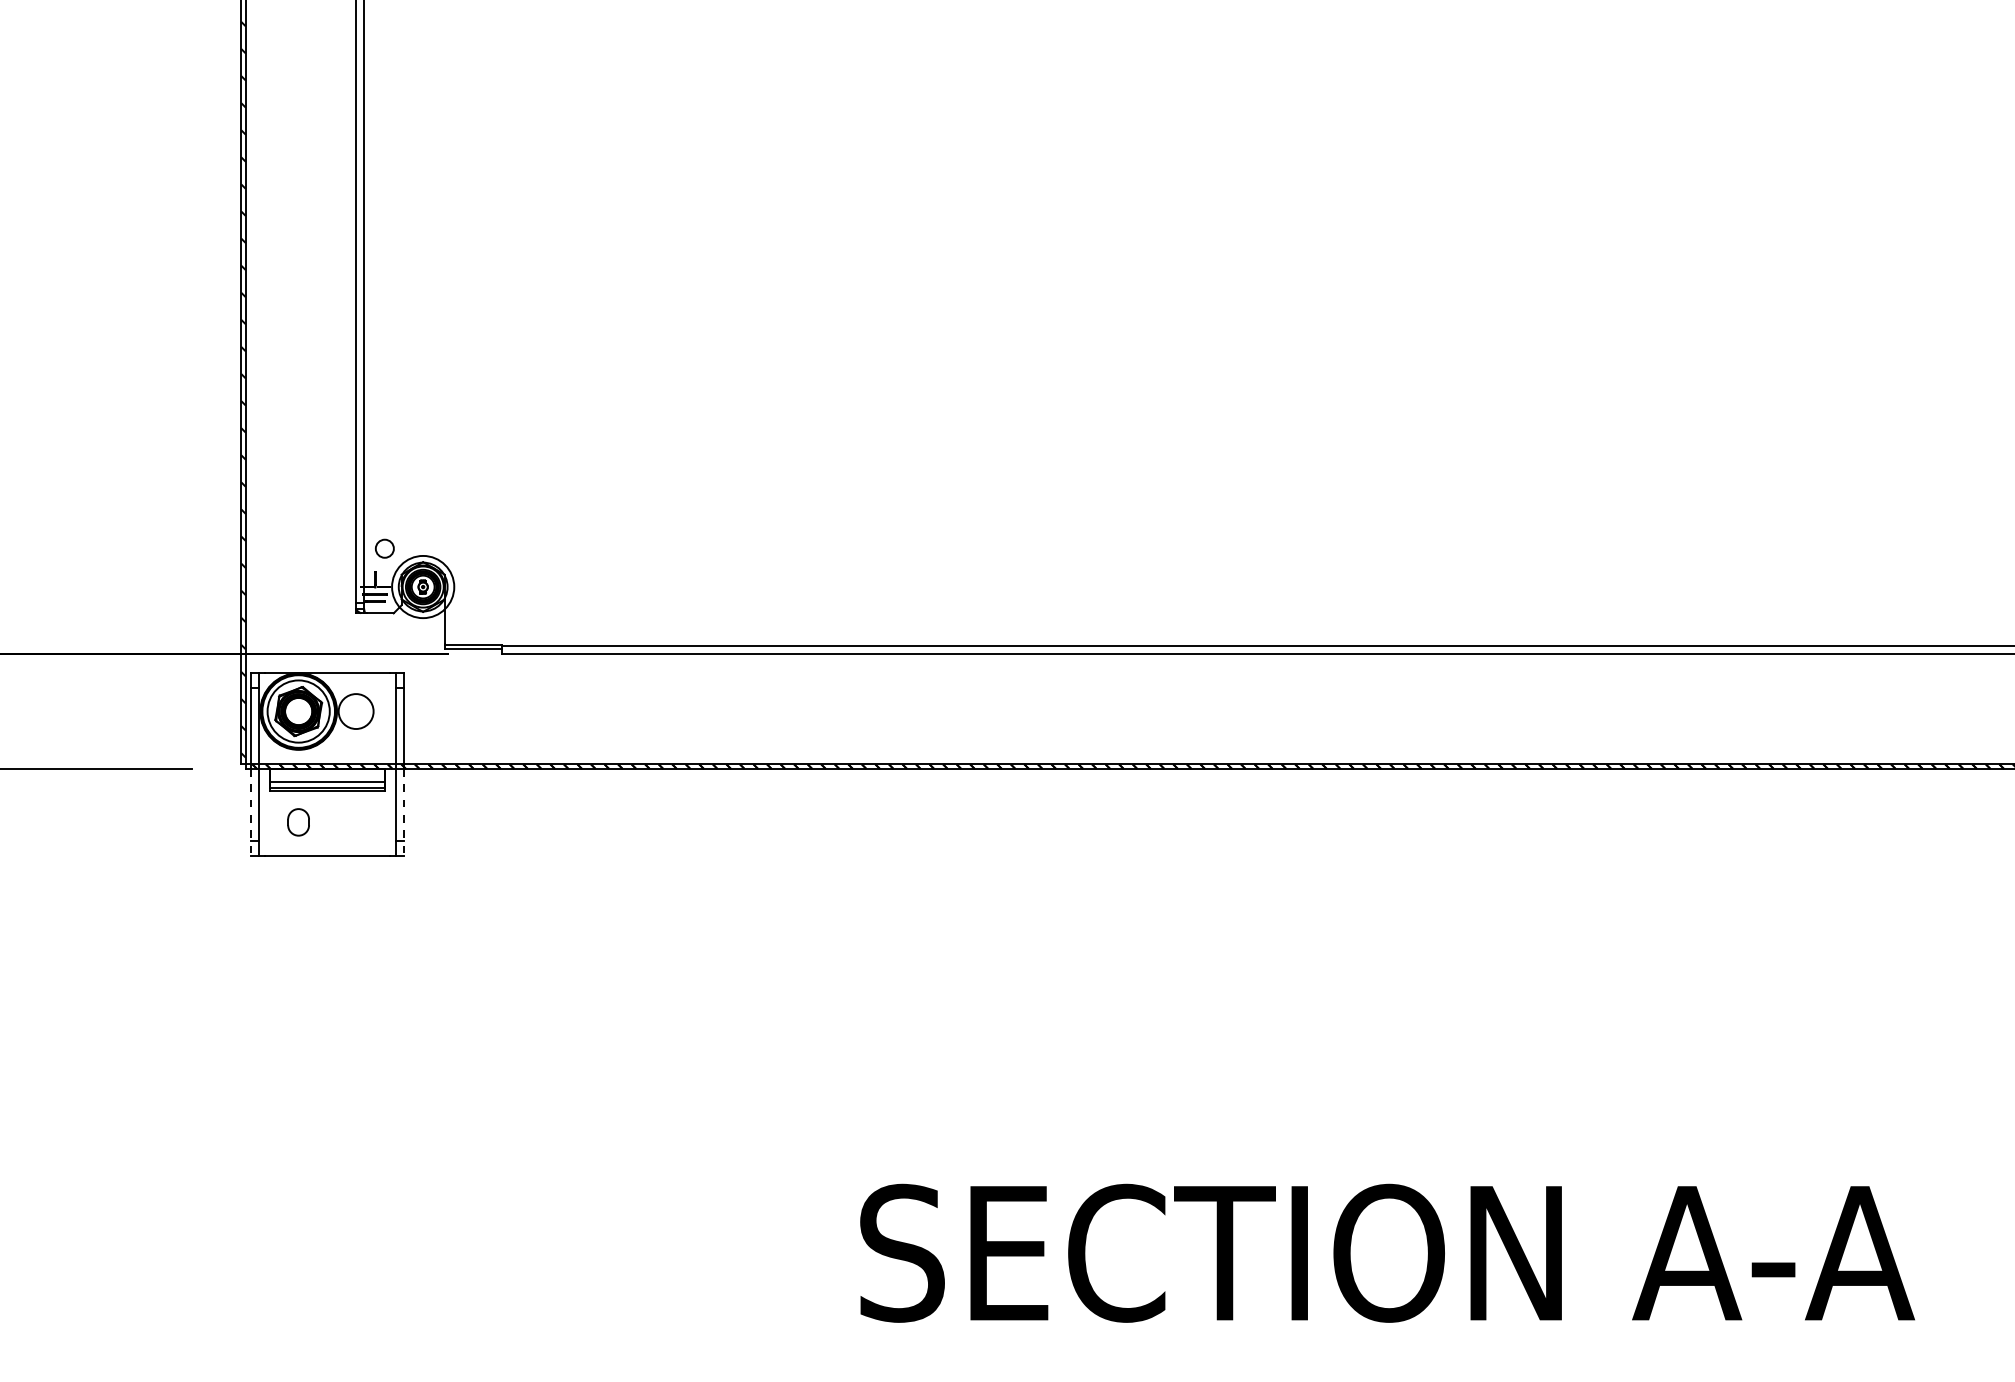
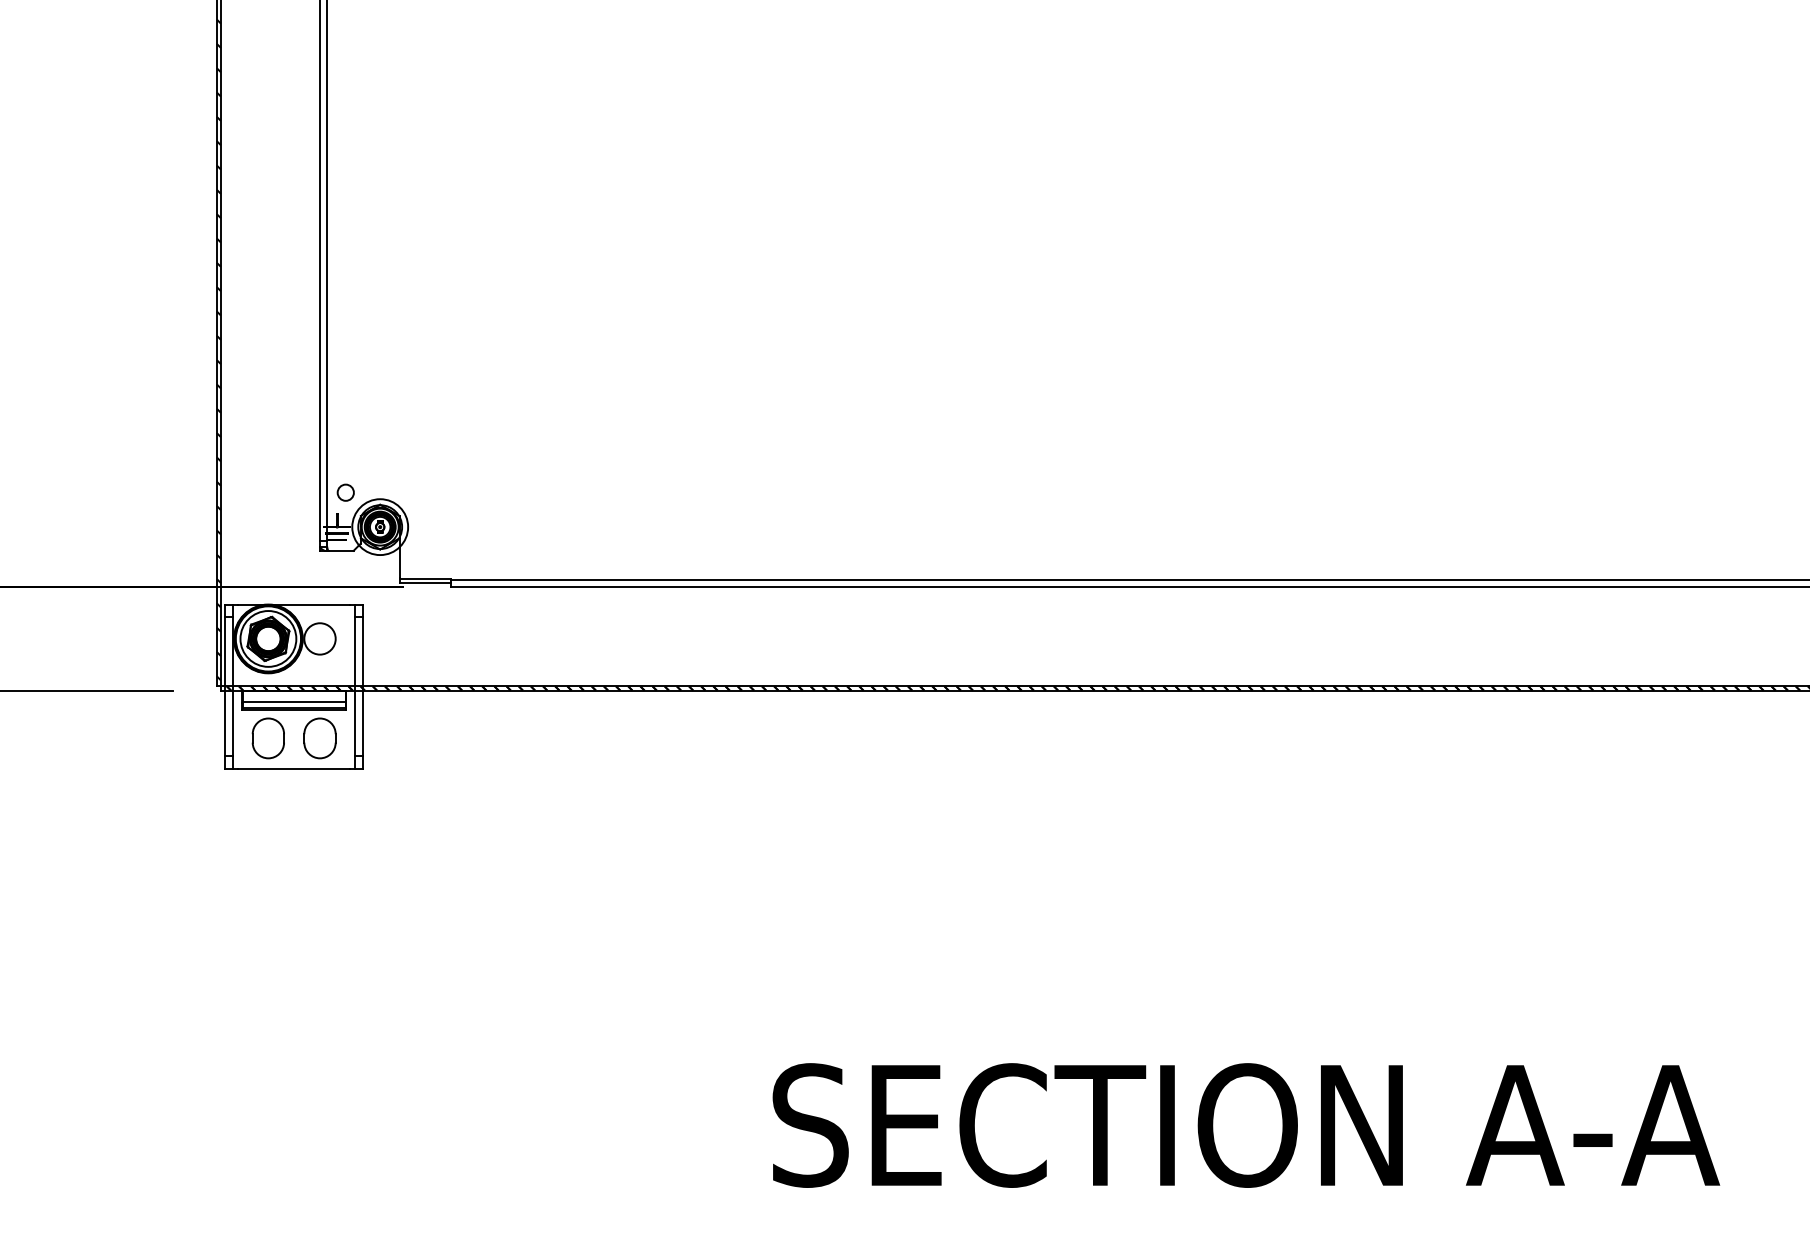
line: (250, 812) -> (225, 729), dashed -> solid
line: (404, 812) -> (363, 729), dashed -> solid
part: (298, 822) -> (268, 738), size x1.67
part: (355, 822) -> (319, 738), added

